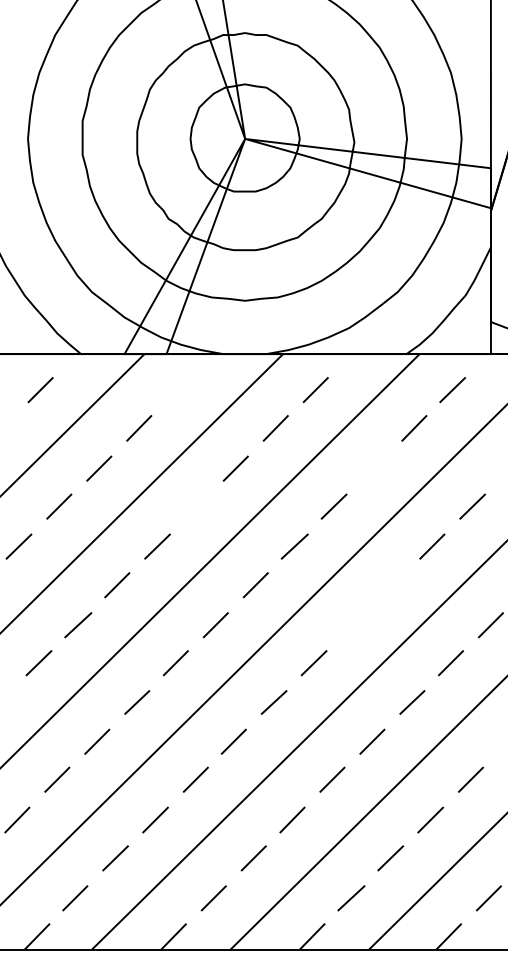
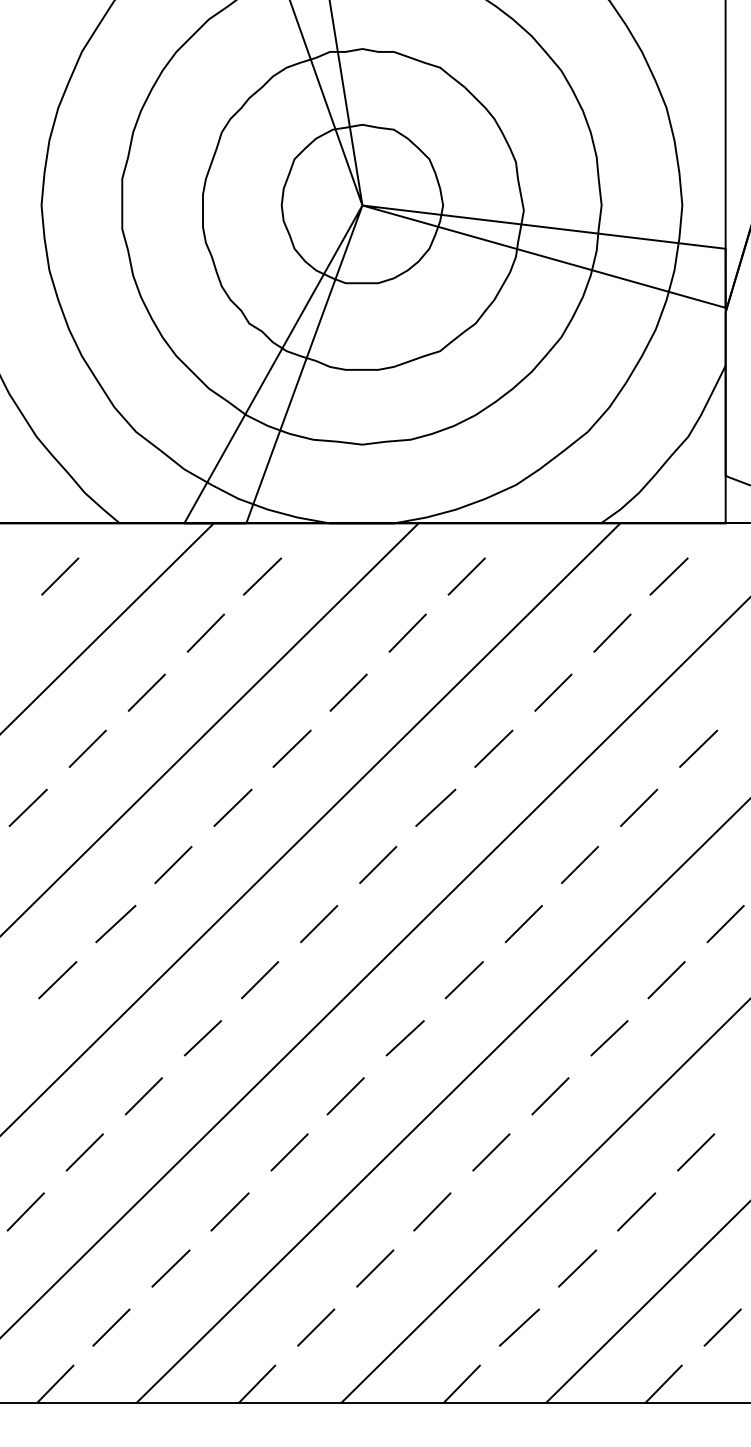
line: (177, 390) -> (262, 577), added
line: (374, 468) -> (553, 692), added
line: (197, 506) -> (292, 748), added
line: (392, 585) -> (580, 865), added
line: (354, 625) -> (524, 924), added

